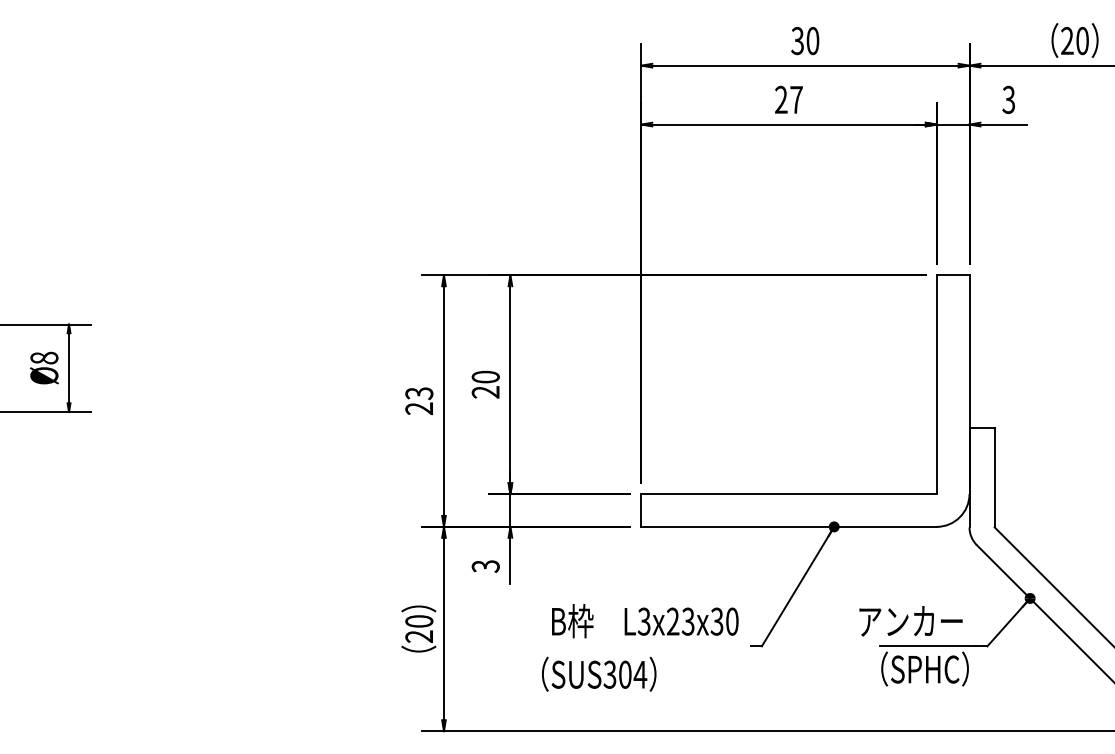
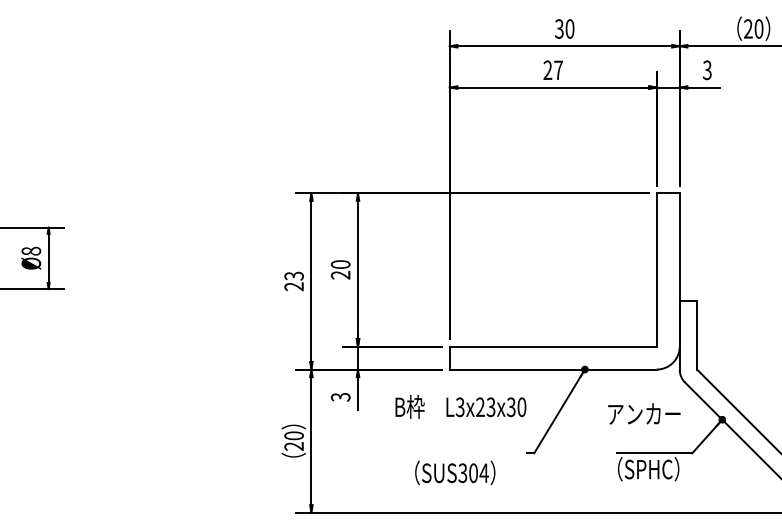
text: (645, 621) -> (461, 407), moved
text: (910, 621) -> (644, 414), moved
text: (599, 673) -> (455, 472), moved

